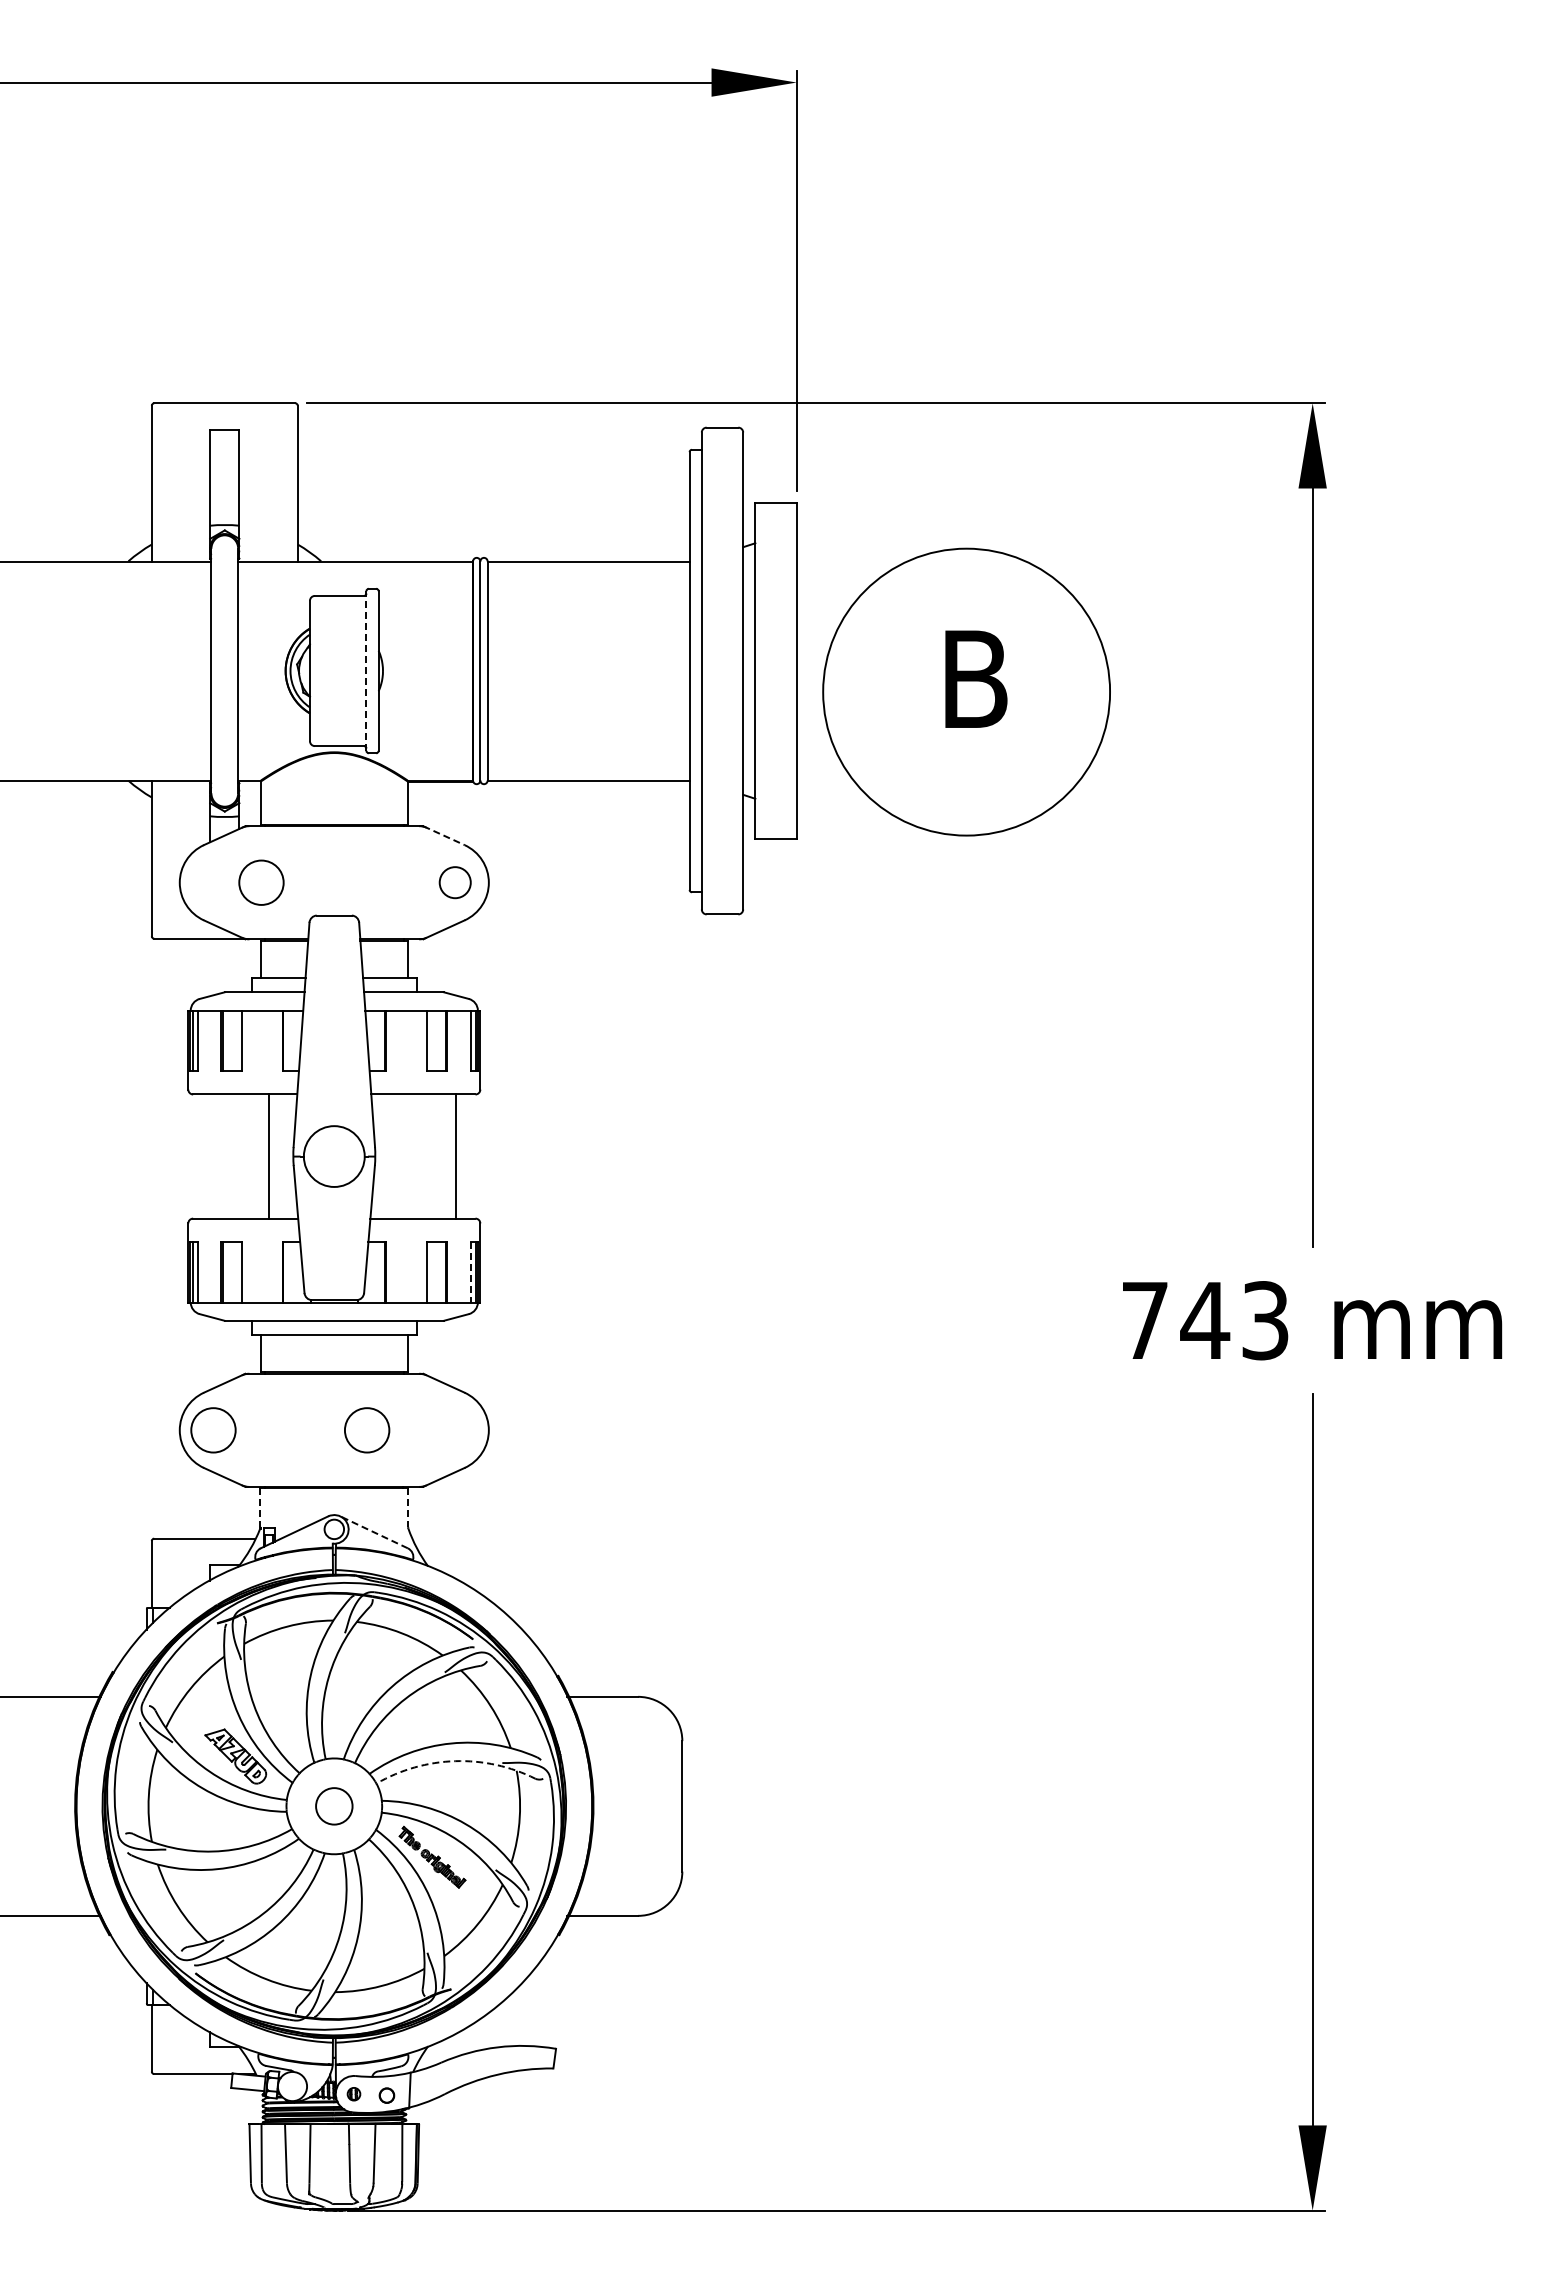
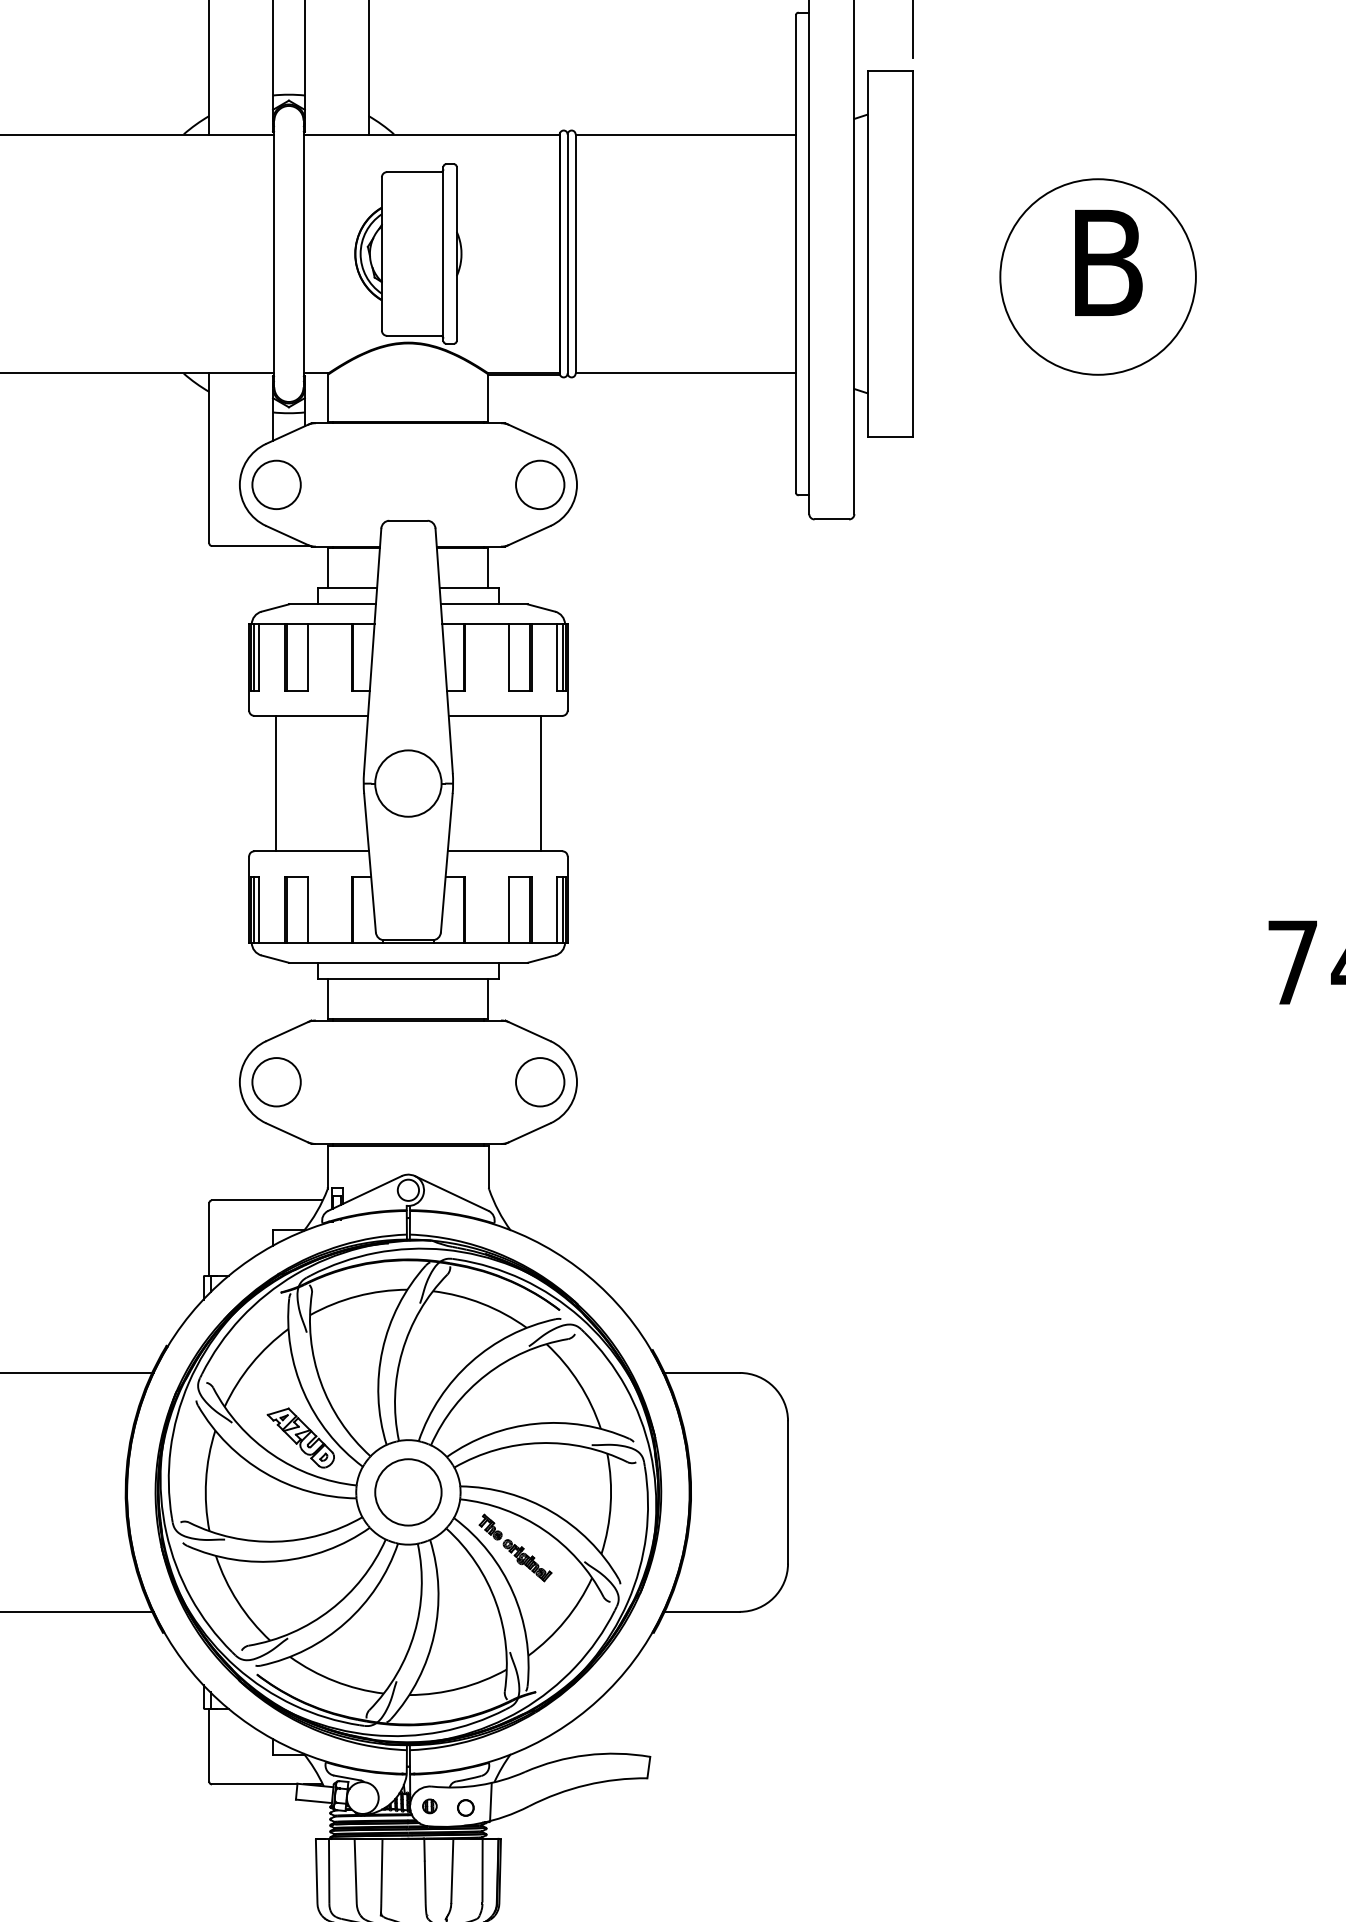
line: (366, 671) -> (443, 254), dashed -> solid
circle: (966, 691) -> (1097, 276), size x0.62
line: (444, 835) -> (528, 433), dashed -> solid
circle: (261, 882) -> (276, 484), moved
circle: (455, 882) -> (540, 484), size x1.43
line: (268, 1156) -> (275, 783), moved
line: (470, 1272) -> (556, 910), dashed -> solid
circle: (367, 1430) -> (540, 1082), moved
line: (260, 1508) -> (327, 1167), dashed -> solid
line: (408, 1508) -> (489, 1167), dashed -> solid
line: (373, 1532) -> (451, 1193), dashed -> solid
arc: (455, 1761) -> (540, 1443), dashed -> solid
circle: (333, 1805) -> (407, 1491), size x1.67

